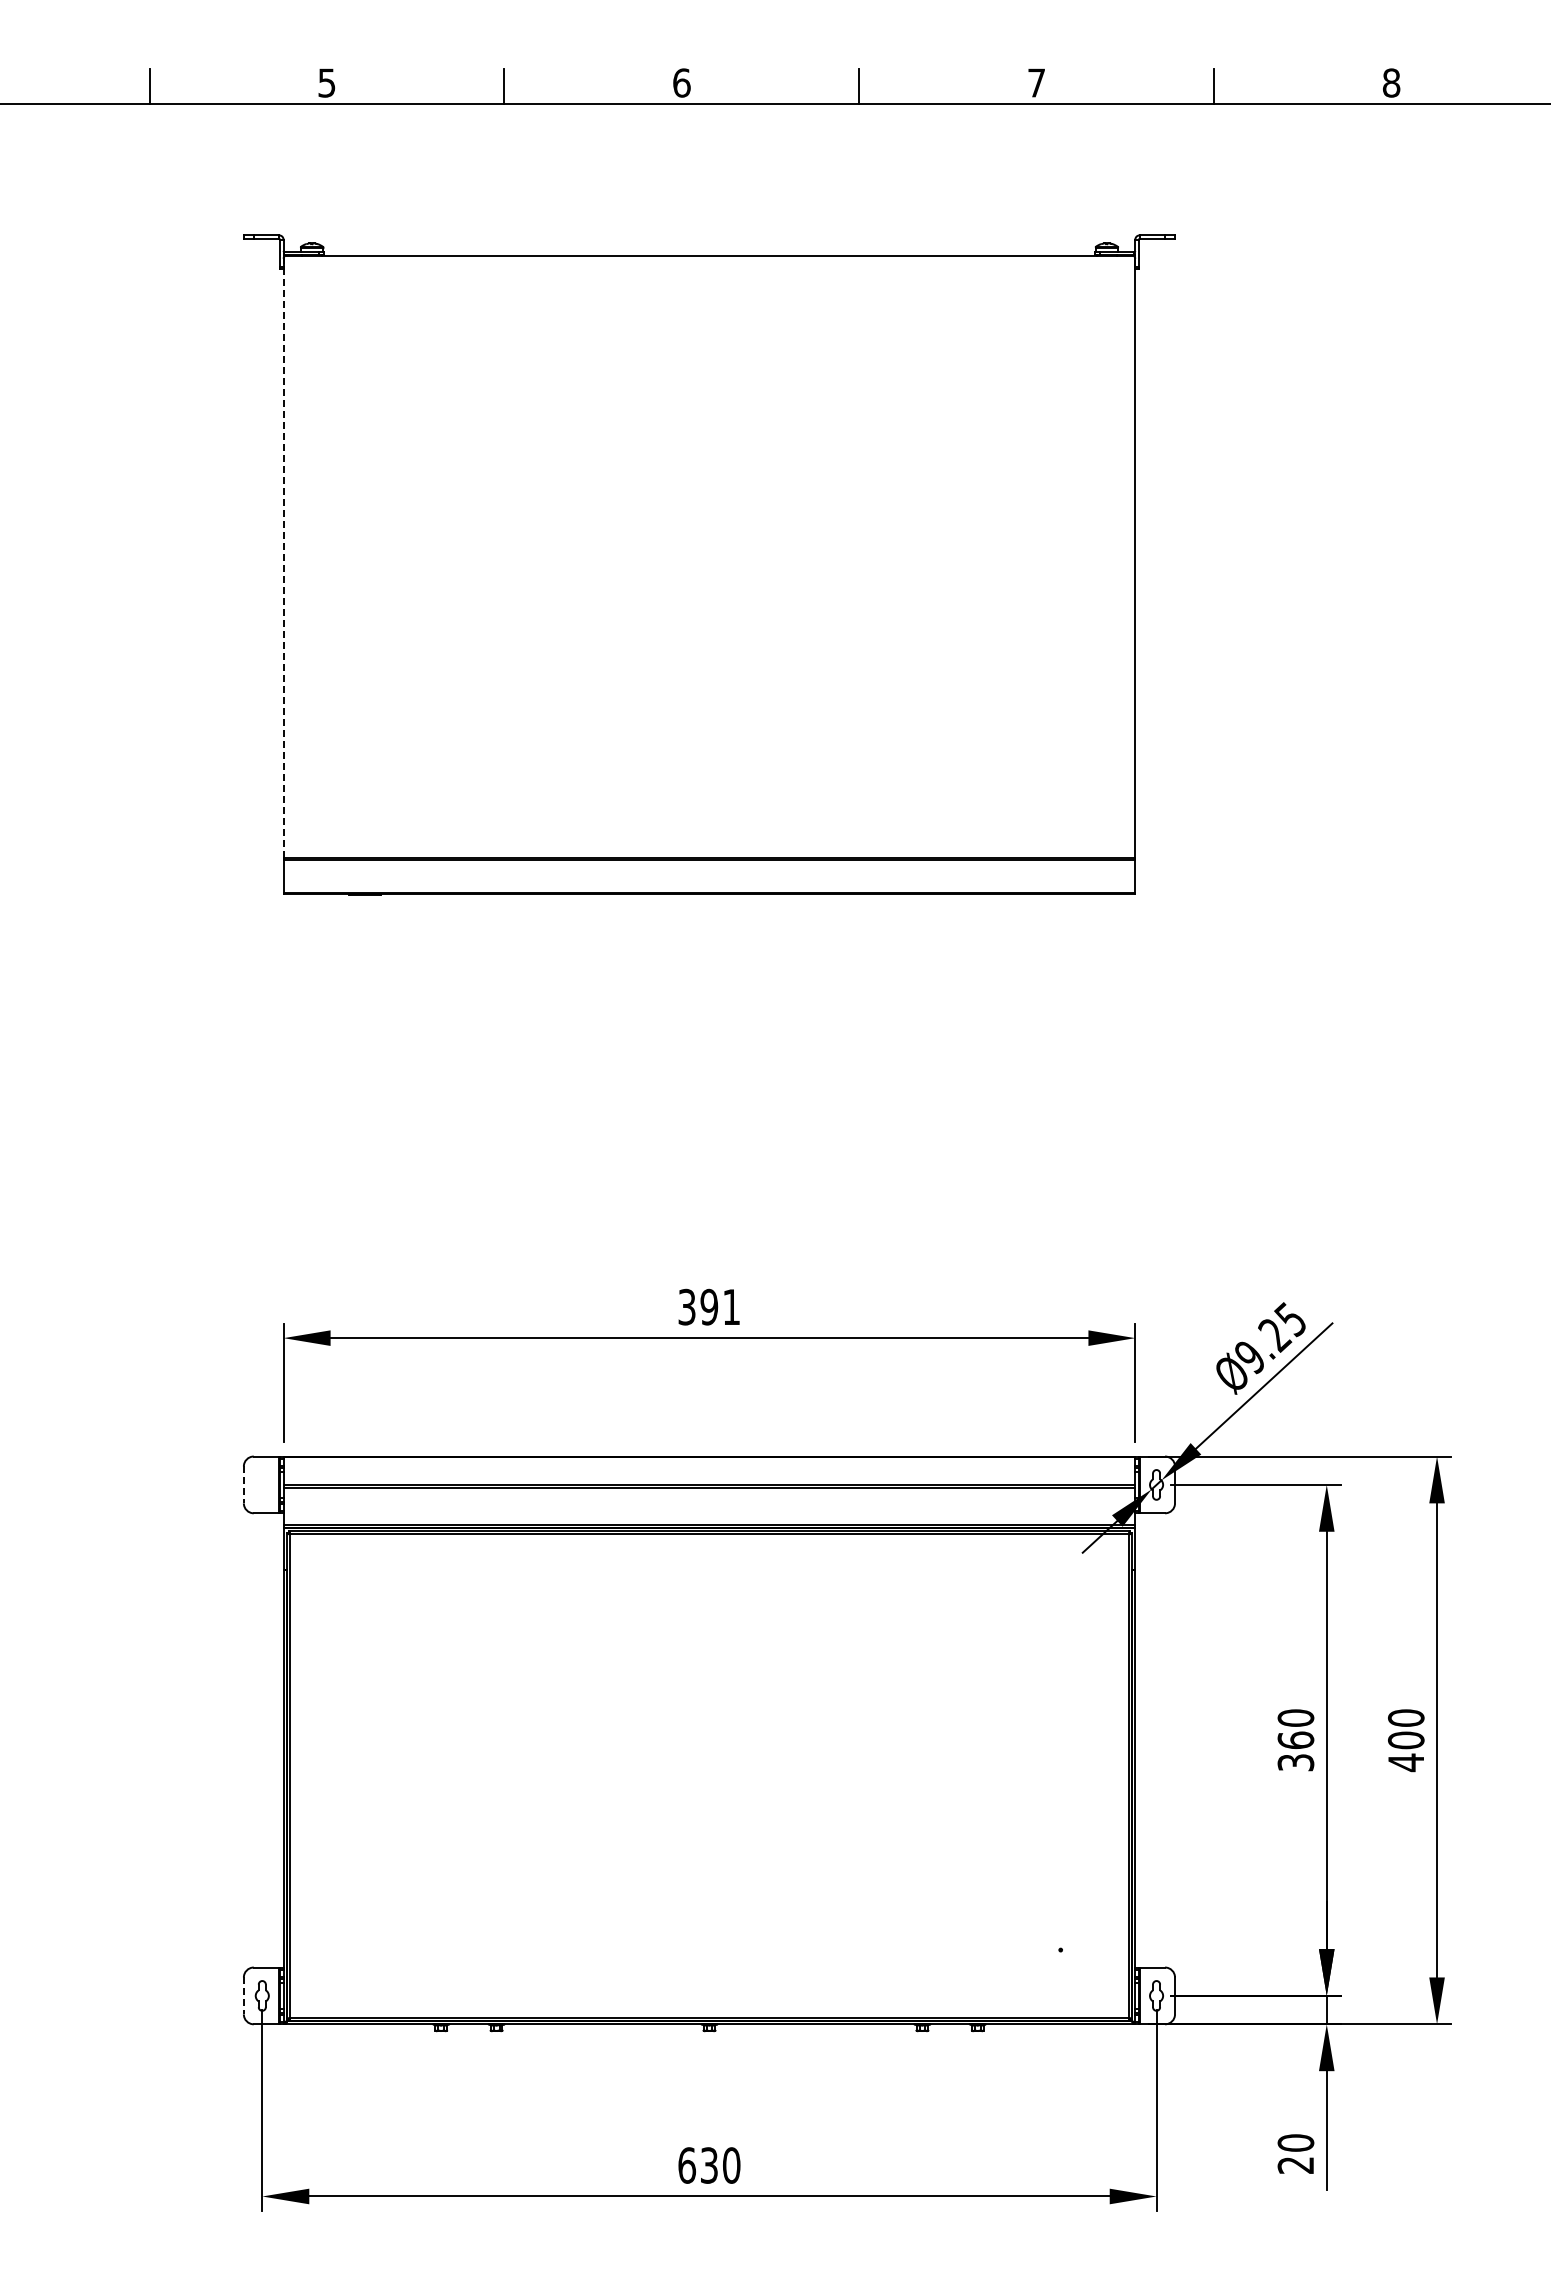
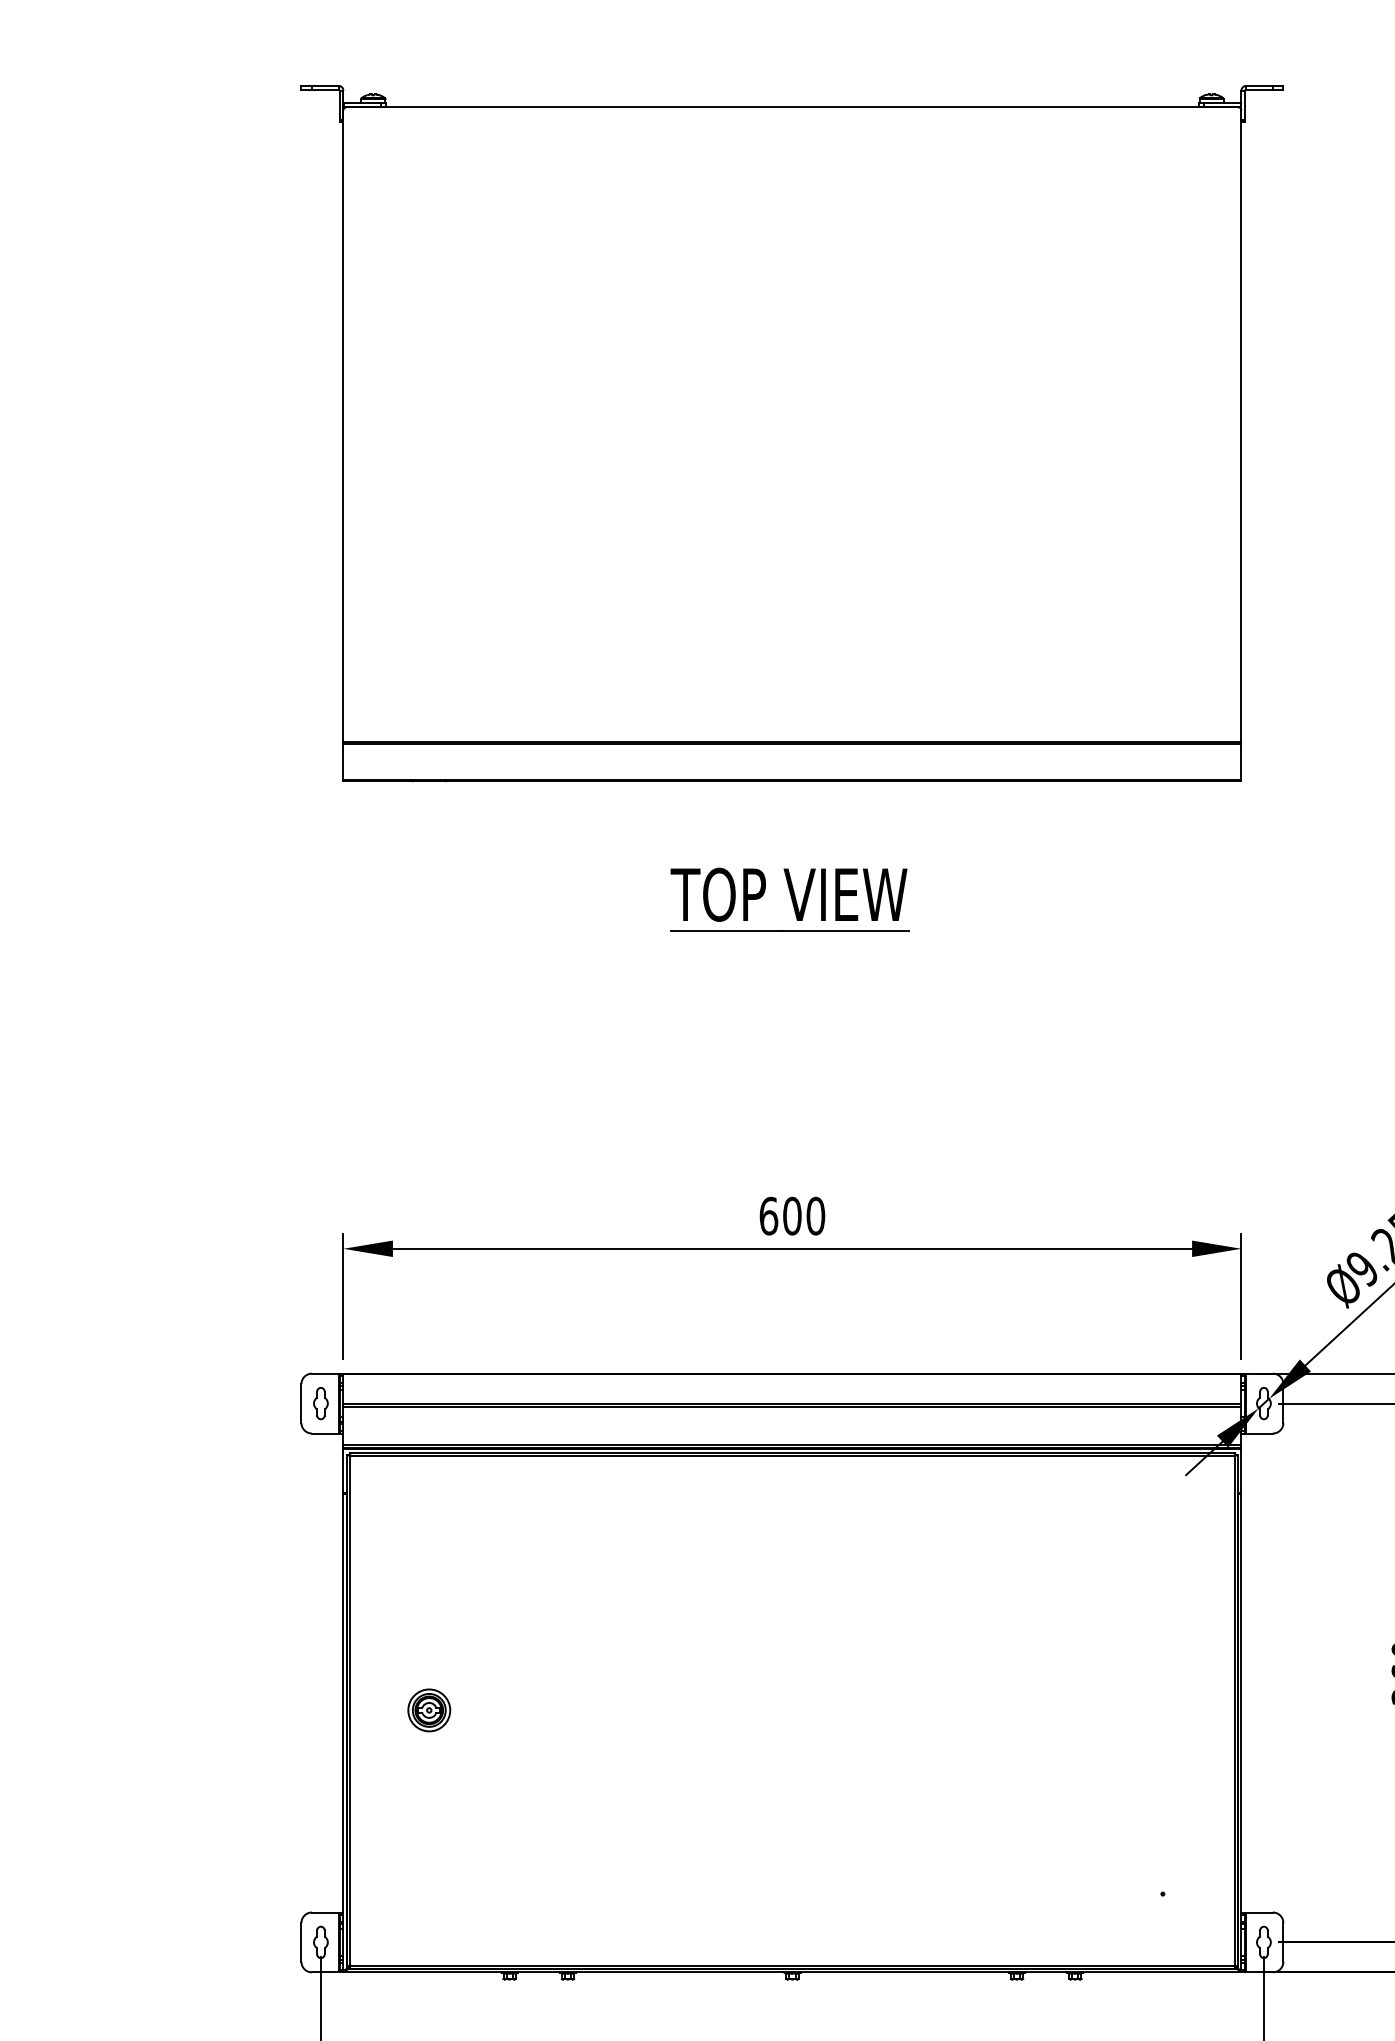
line: (283, 558) -> (343, 426), dashed -> solid
part: (706, 1006) -> (789, 899), added
text: (709, 1306) -> (792, 1215), 391 -> 600
part: (261, 1484) -> (320, 1403), added
line: (243, 1485) -> (301, 1404), dashed -> solid
part: (364, 1775) -> (428, 1709), added
line: (243, 1996) -> (301, 1943), dashed -> solid

